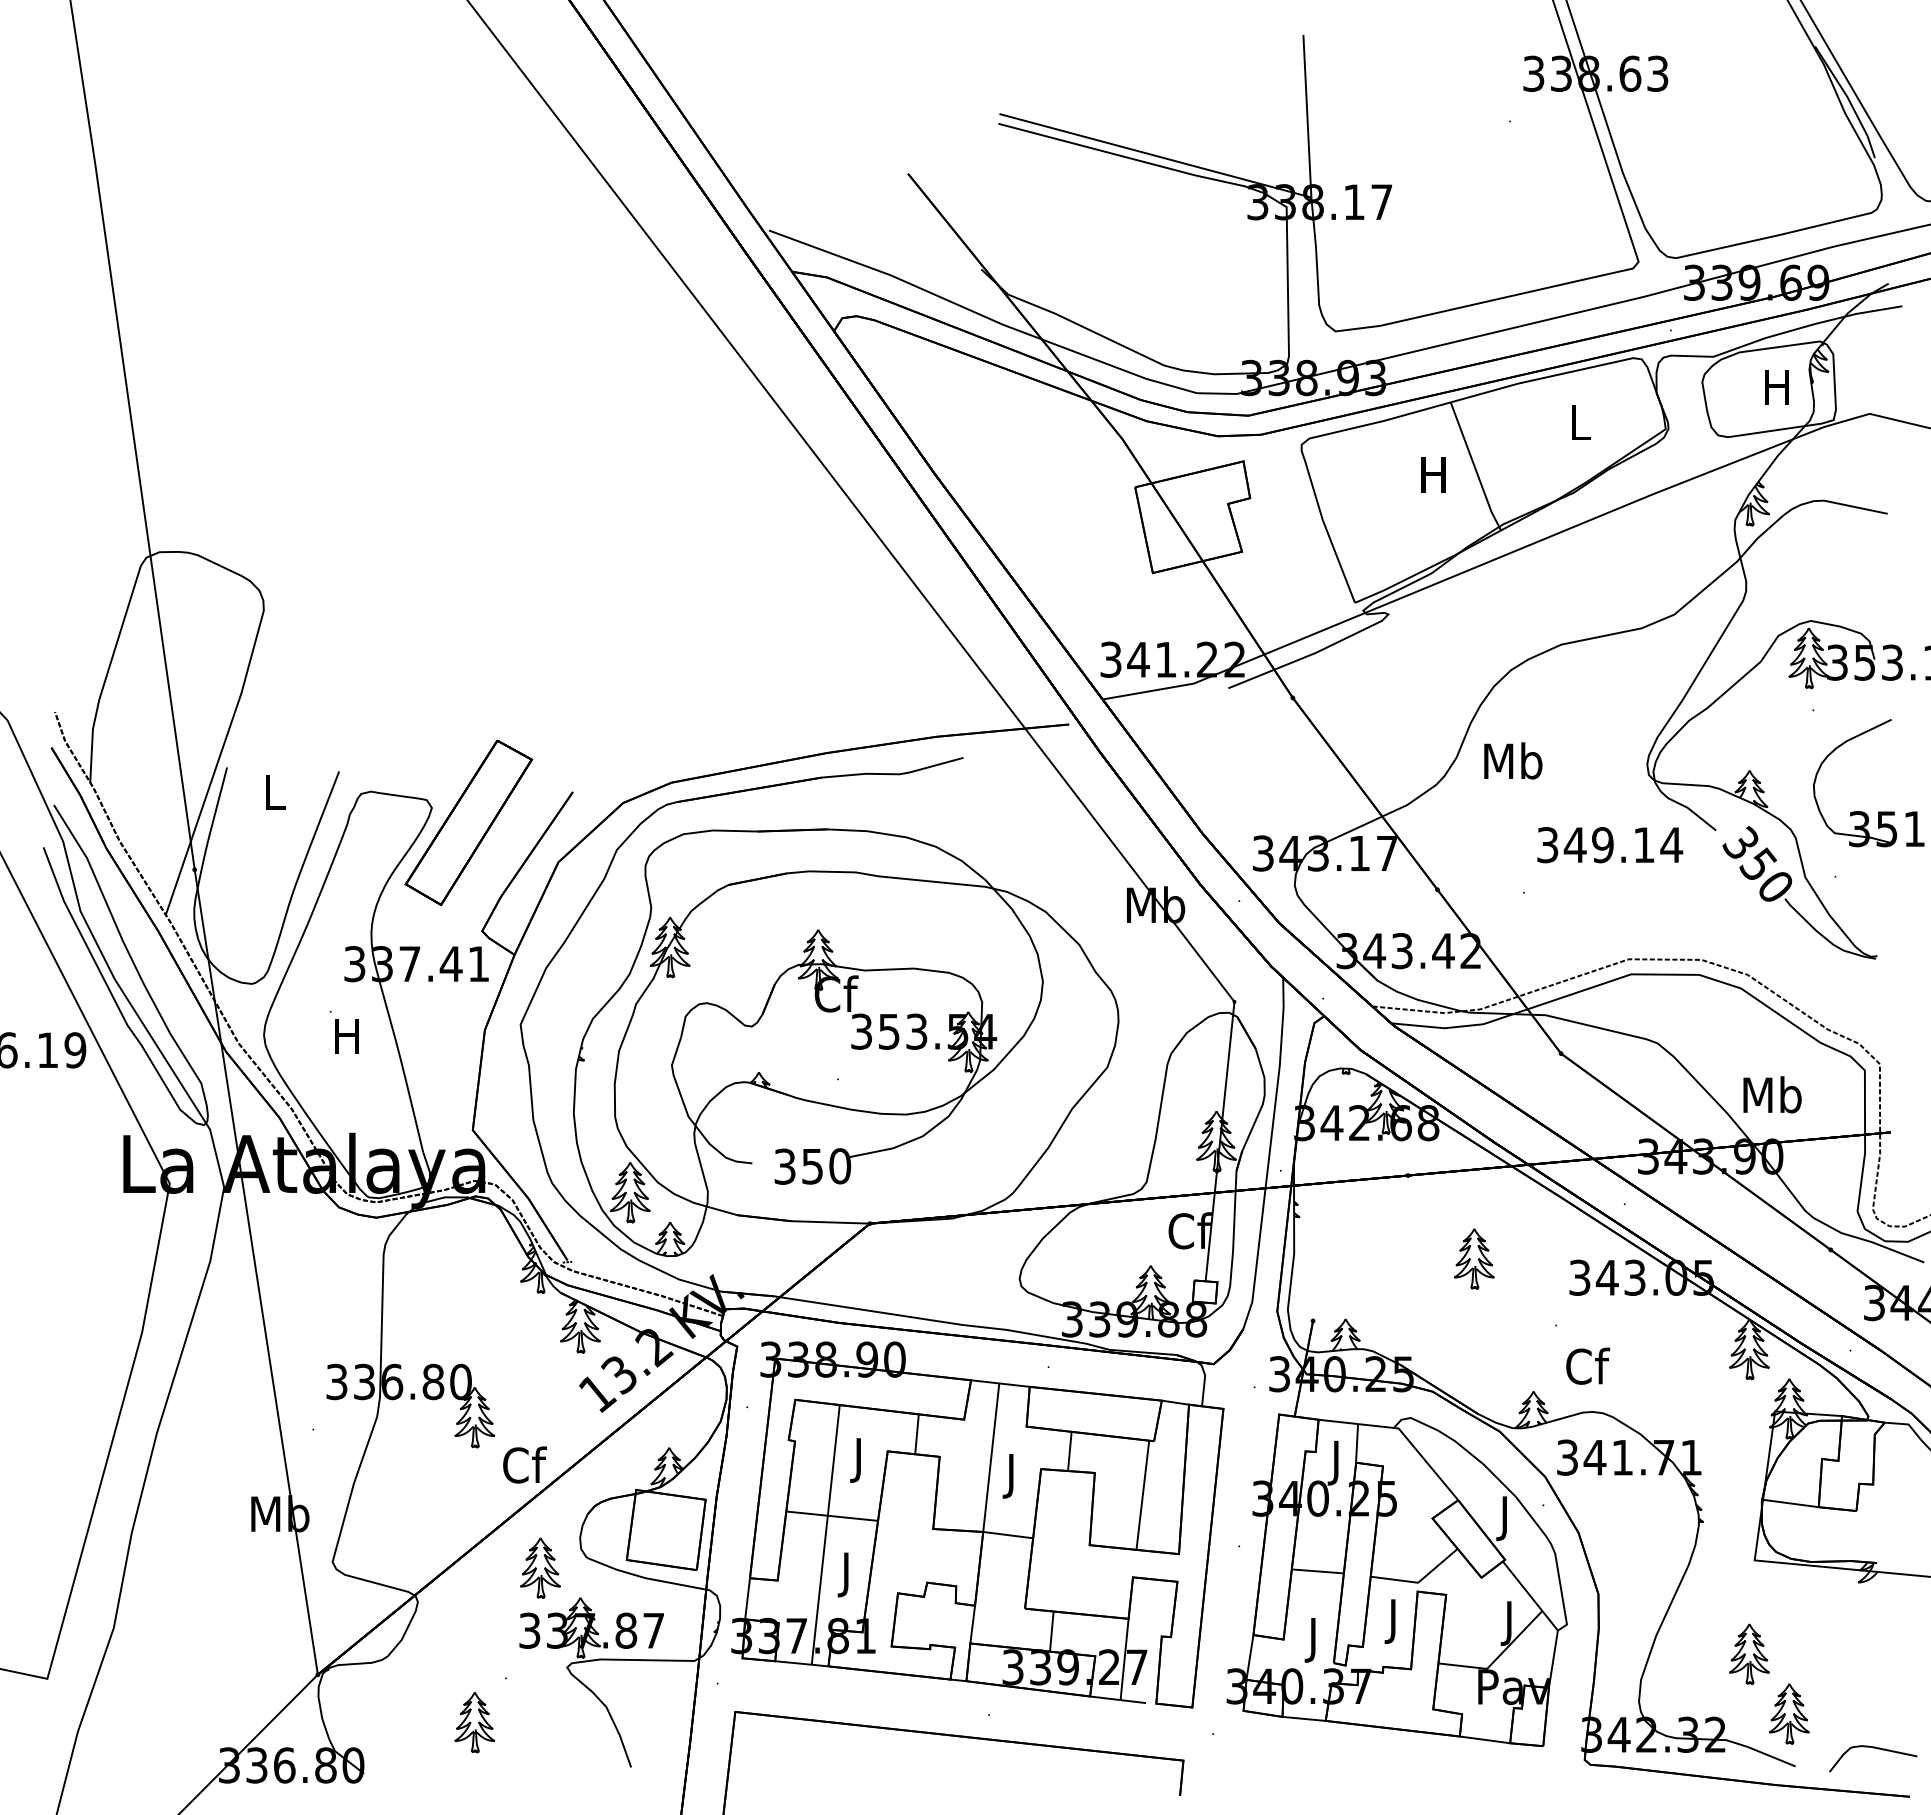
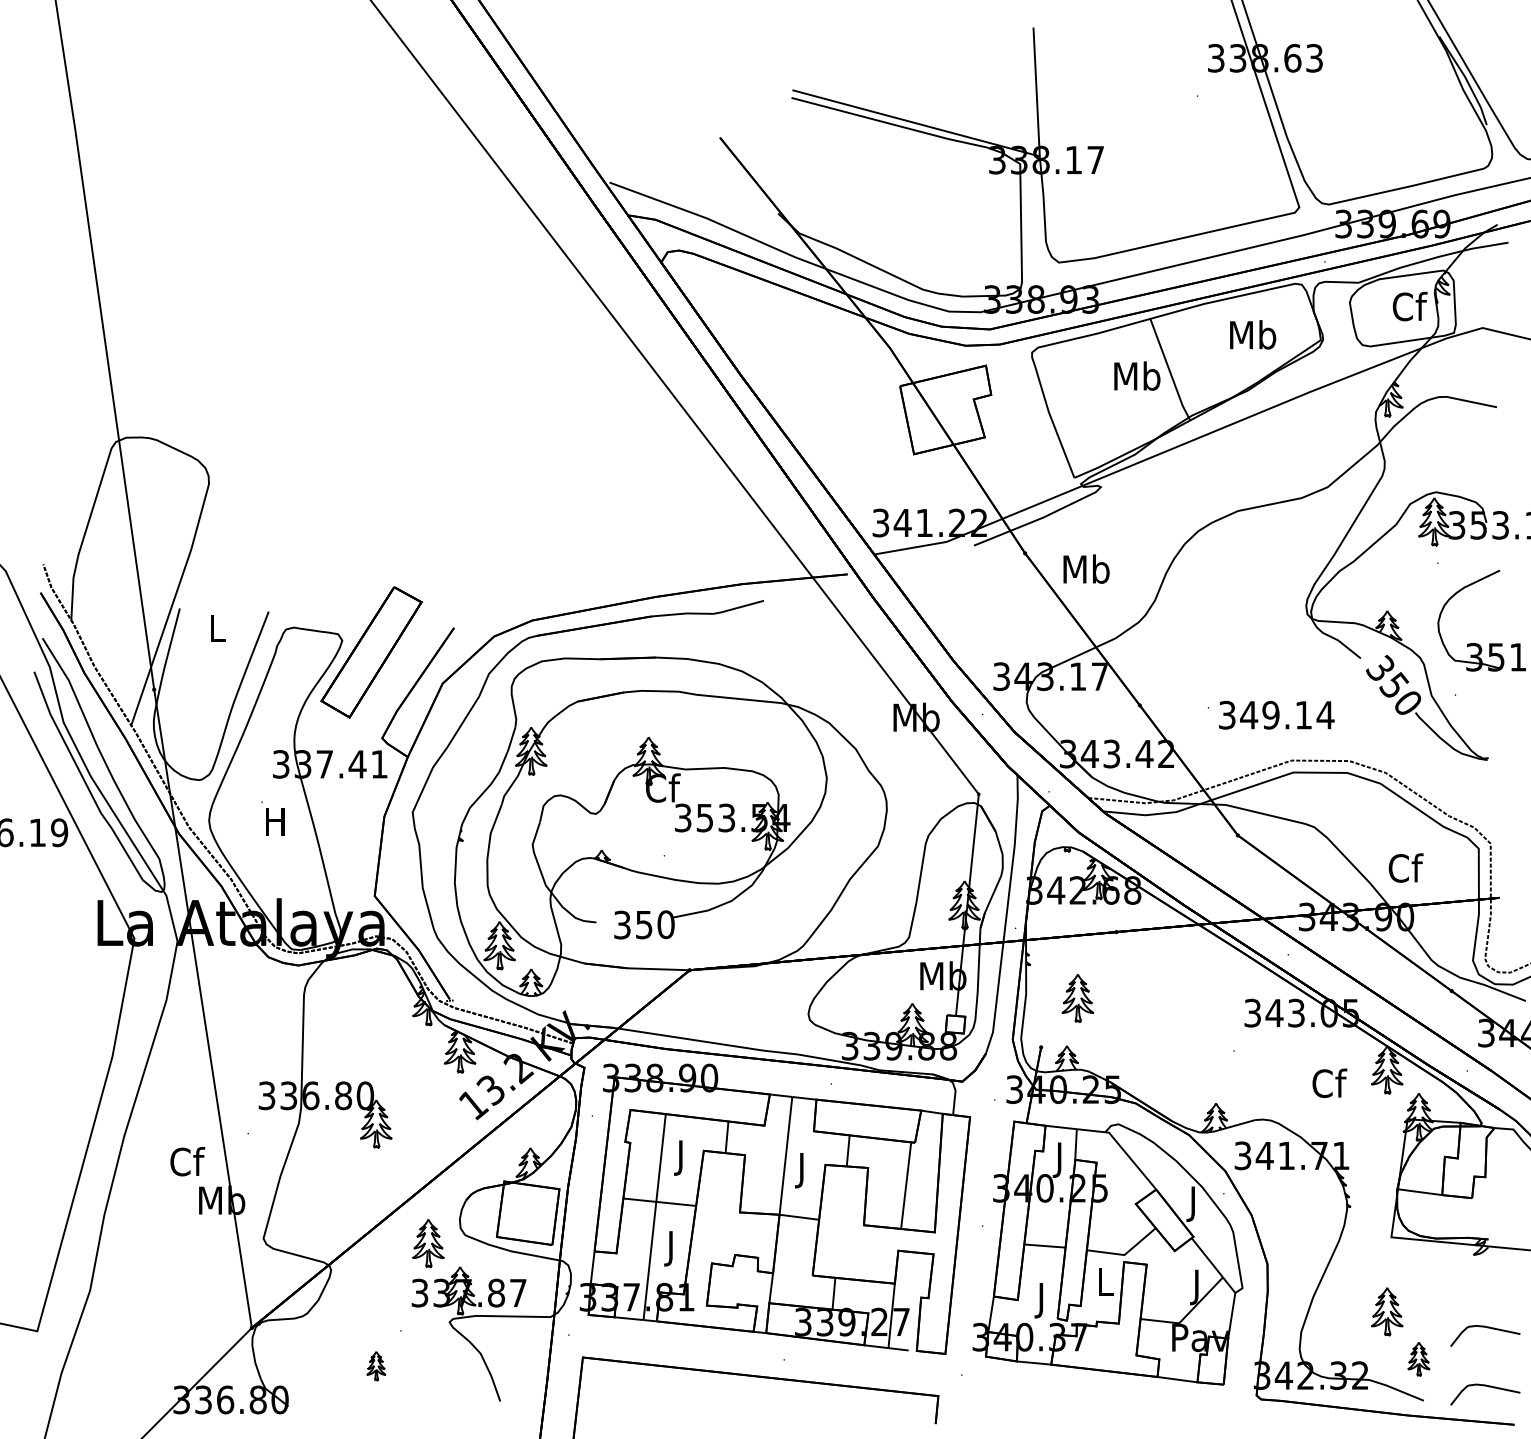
text: (1778, 386) -> (1410, 306), H -> Cf
text: (1580, 422) -> (1253, 334), L -> Mb
text: (1434, 474) -> (1137, 376), H -> Mb
text: (1513, 760) -> (1086, 568), moved
text: (1610, 845) -> (1277, 715), moved
text: (1772, 1094) -> (1405, 867), Mb -> Cf
text: (1189, 1230) -> (943, 975), Cf -> Mb
part: (1474, 1258) -> (1077, 997), moved
text: (1587, 1365) -> (1329, 1082), moved
text: (524, 1464) -> (187, 1161), moved
text: (1394, 1621) -> (1105, 1285), J -> L
curve: (1877, 1675) -> (1488, 1328), added
part: (1789, 1713) -> (1419, 1358), size x0.7
part: (474, 1722) -> (376, 1365), size x0.6

